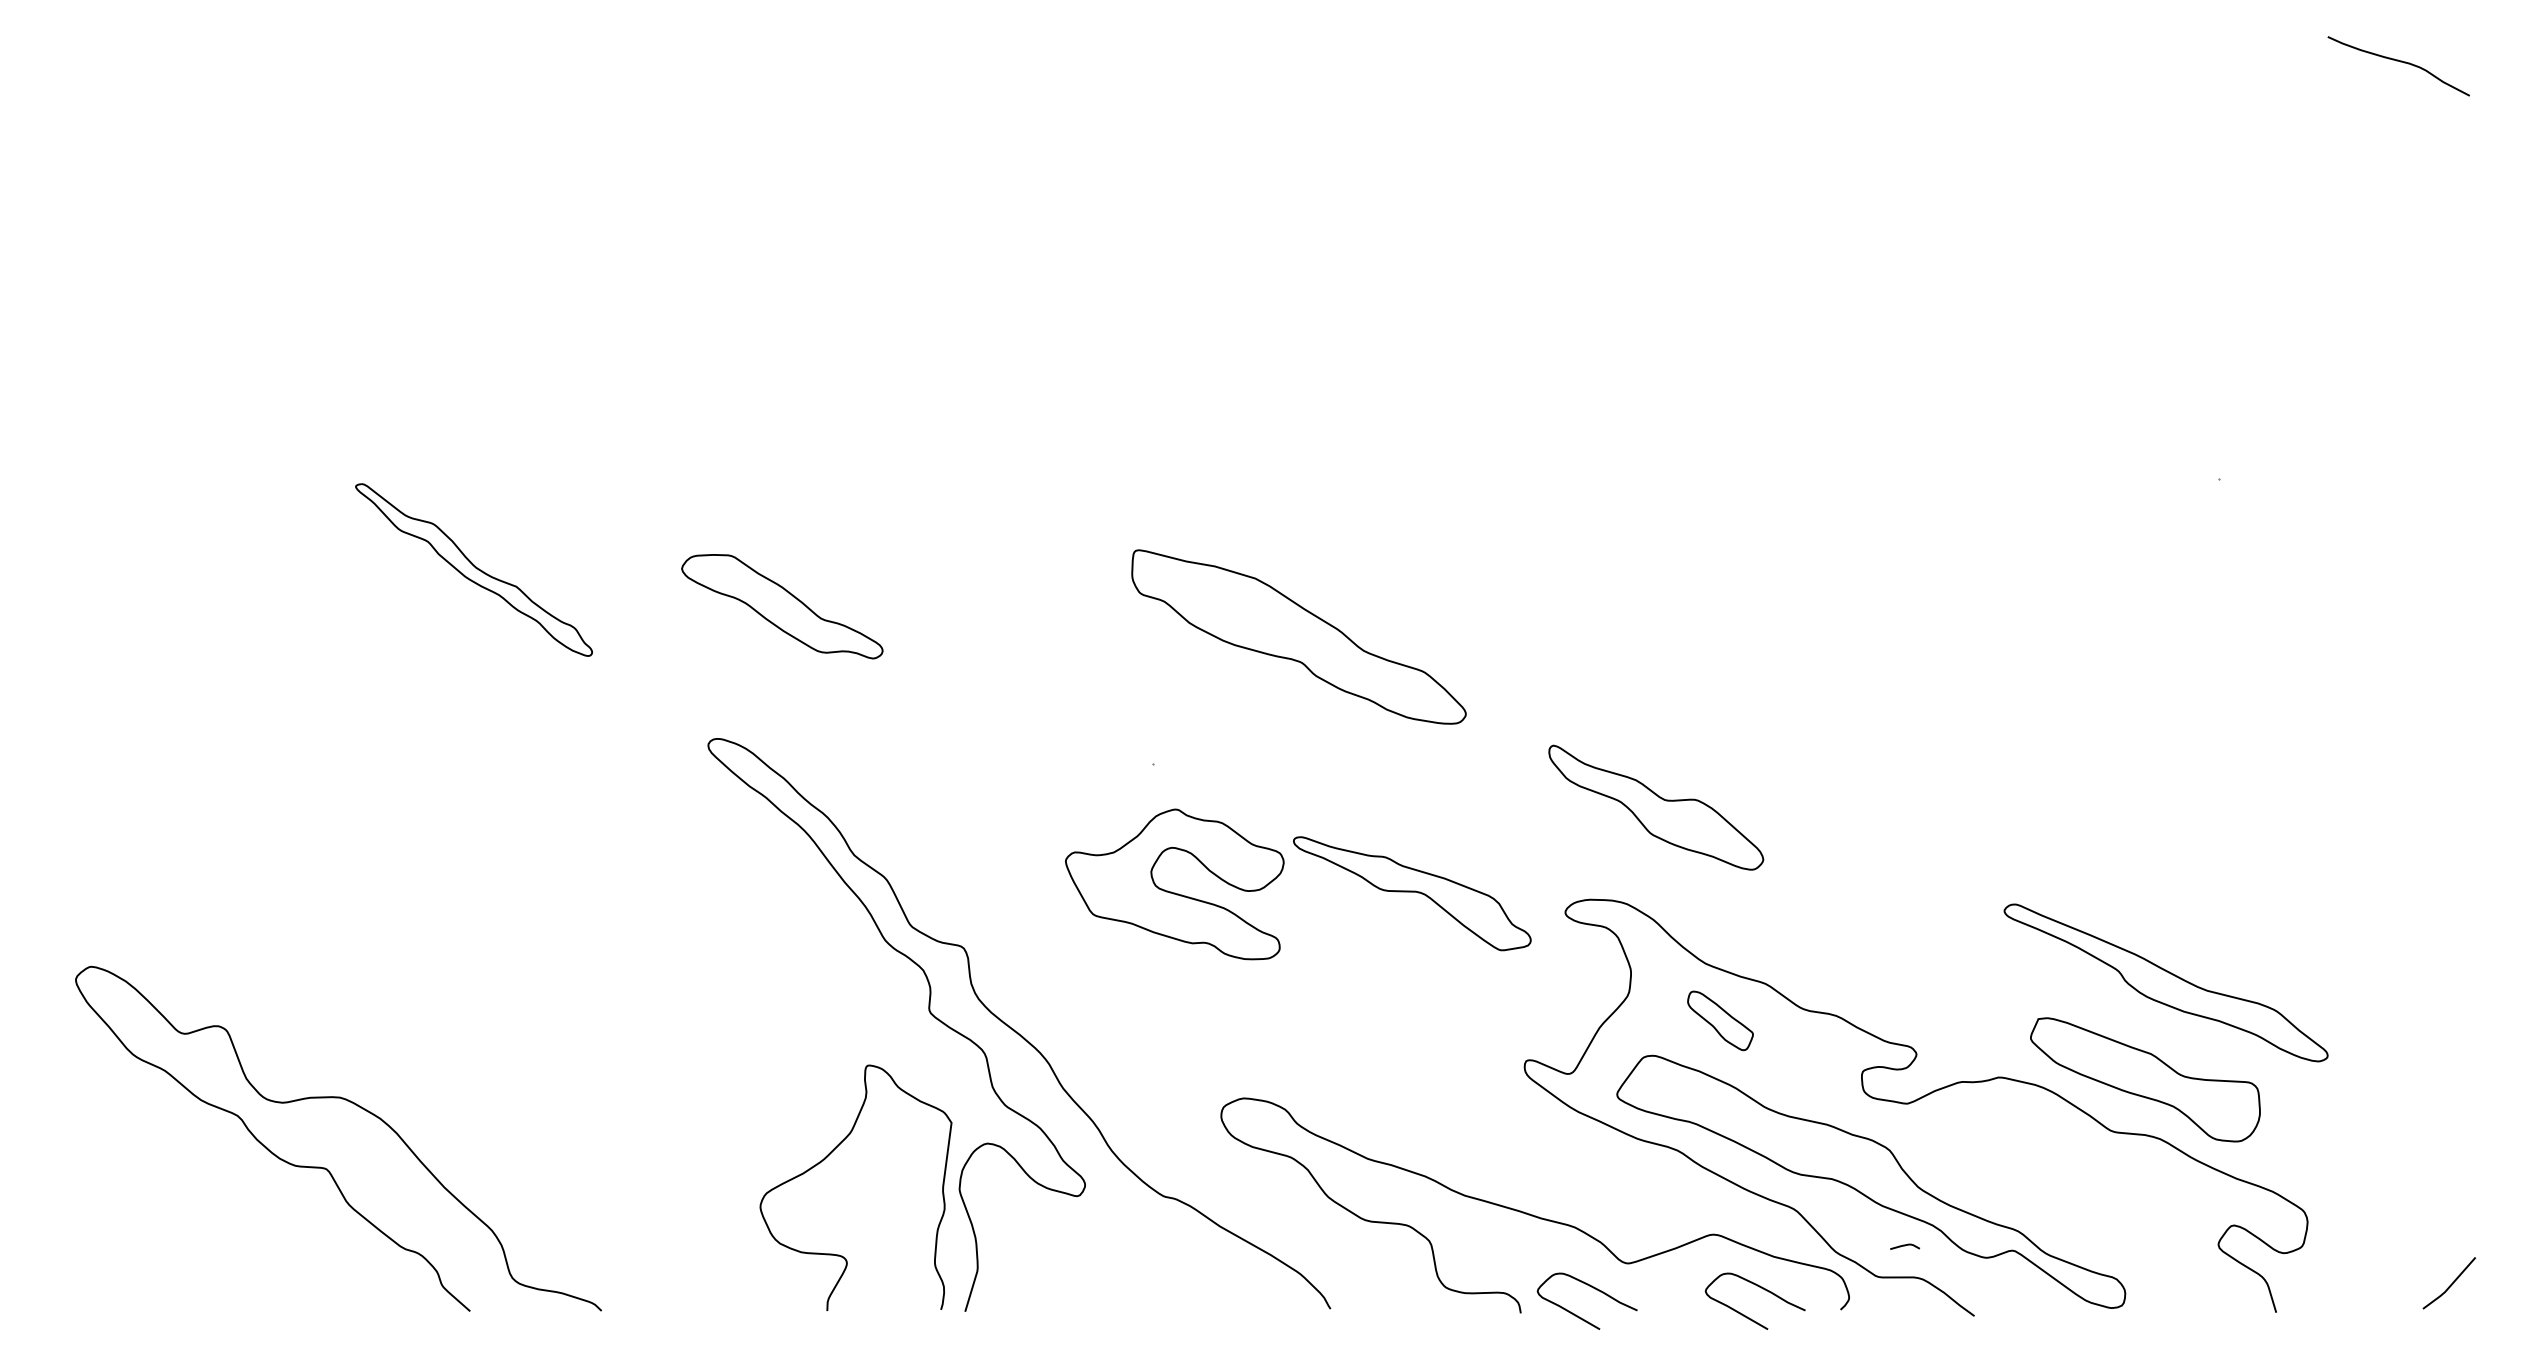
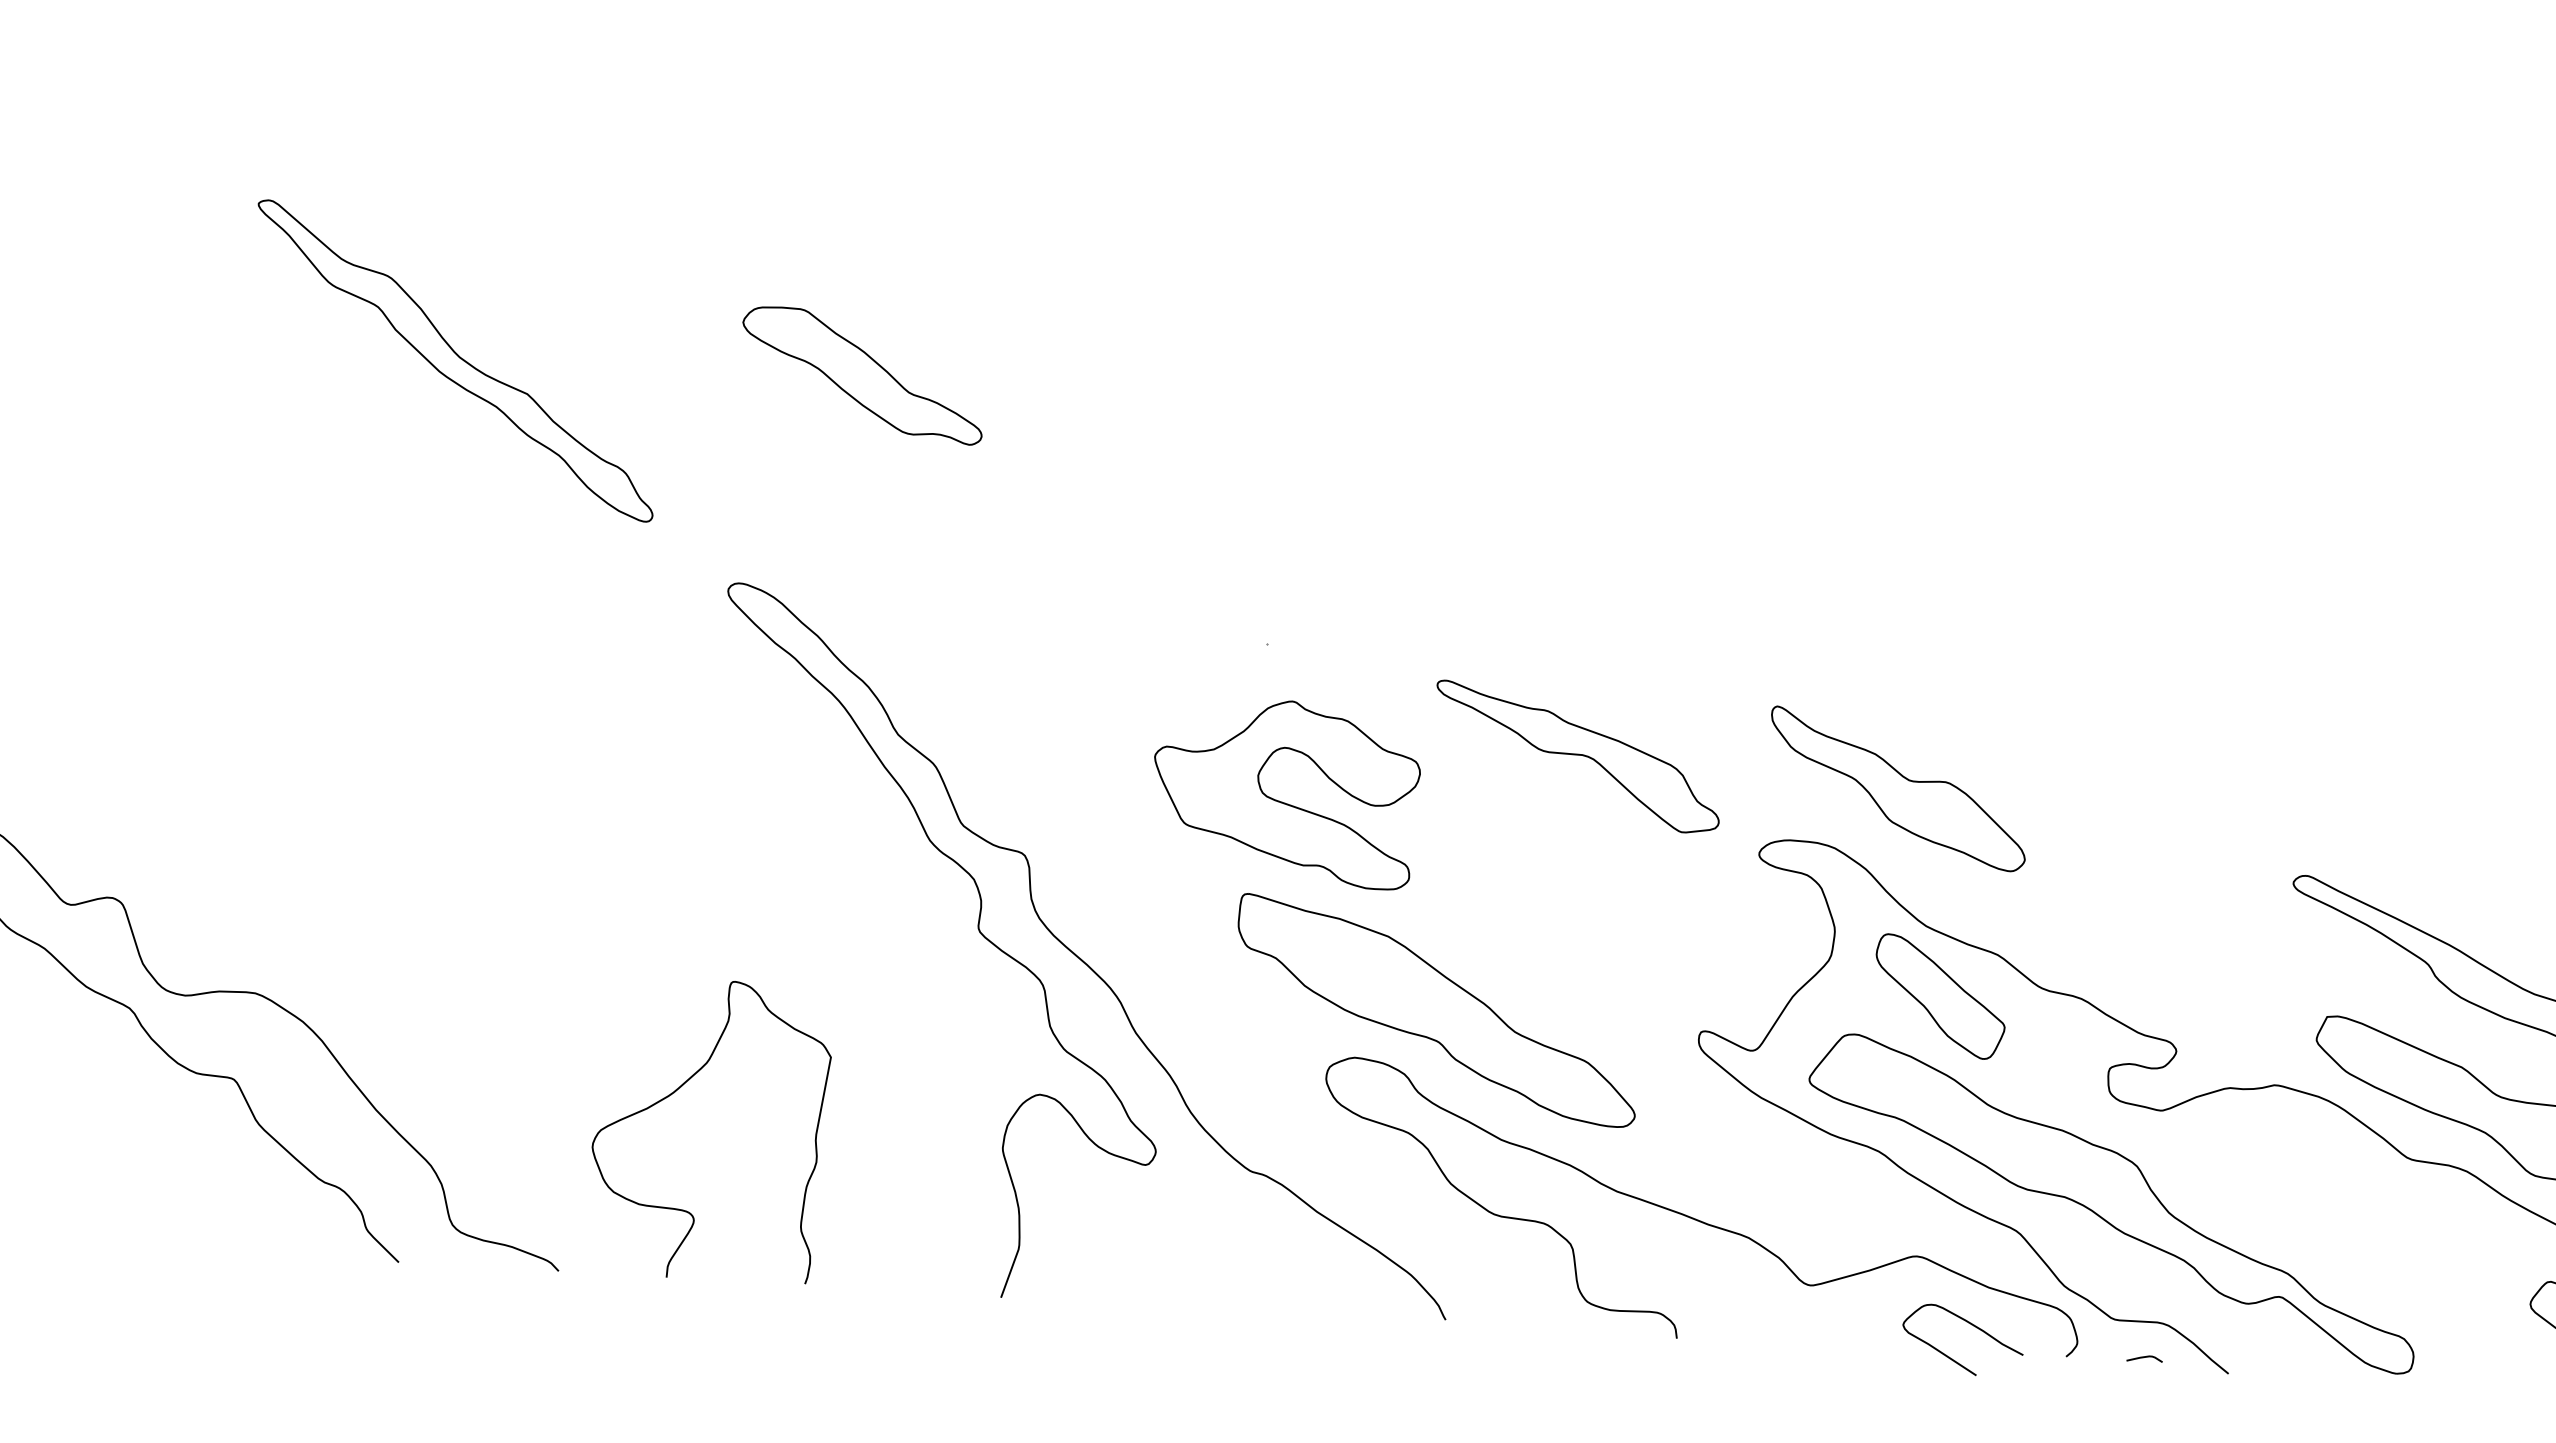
part: (473, 569) -> (454, 360), size x1.43
part: (782, 606) -> (862, 375), moved
part: (1298, 636) -> (1436, 1010), moved
part: (1656, 807) -> (1898, 788), moved
part: (1412, 893) -> (1578, 756), moved
part: (1720, 1020) -> (1940, 996), size x1.67
curve: (826, 1158) -> (676, 1091), moved
curve: (1904, 1246) -> (2144, 1358), moved
curve: (1593, 1288) -> (1767, 1313), removed

